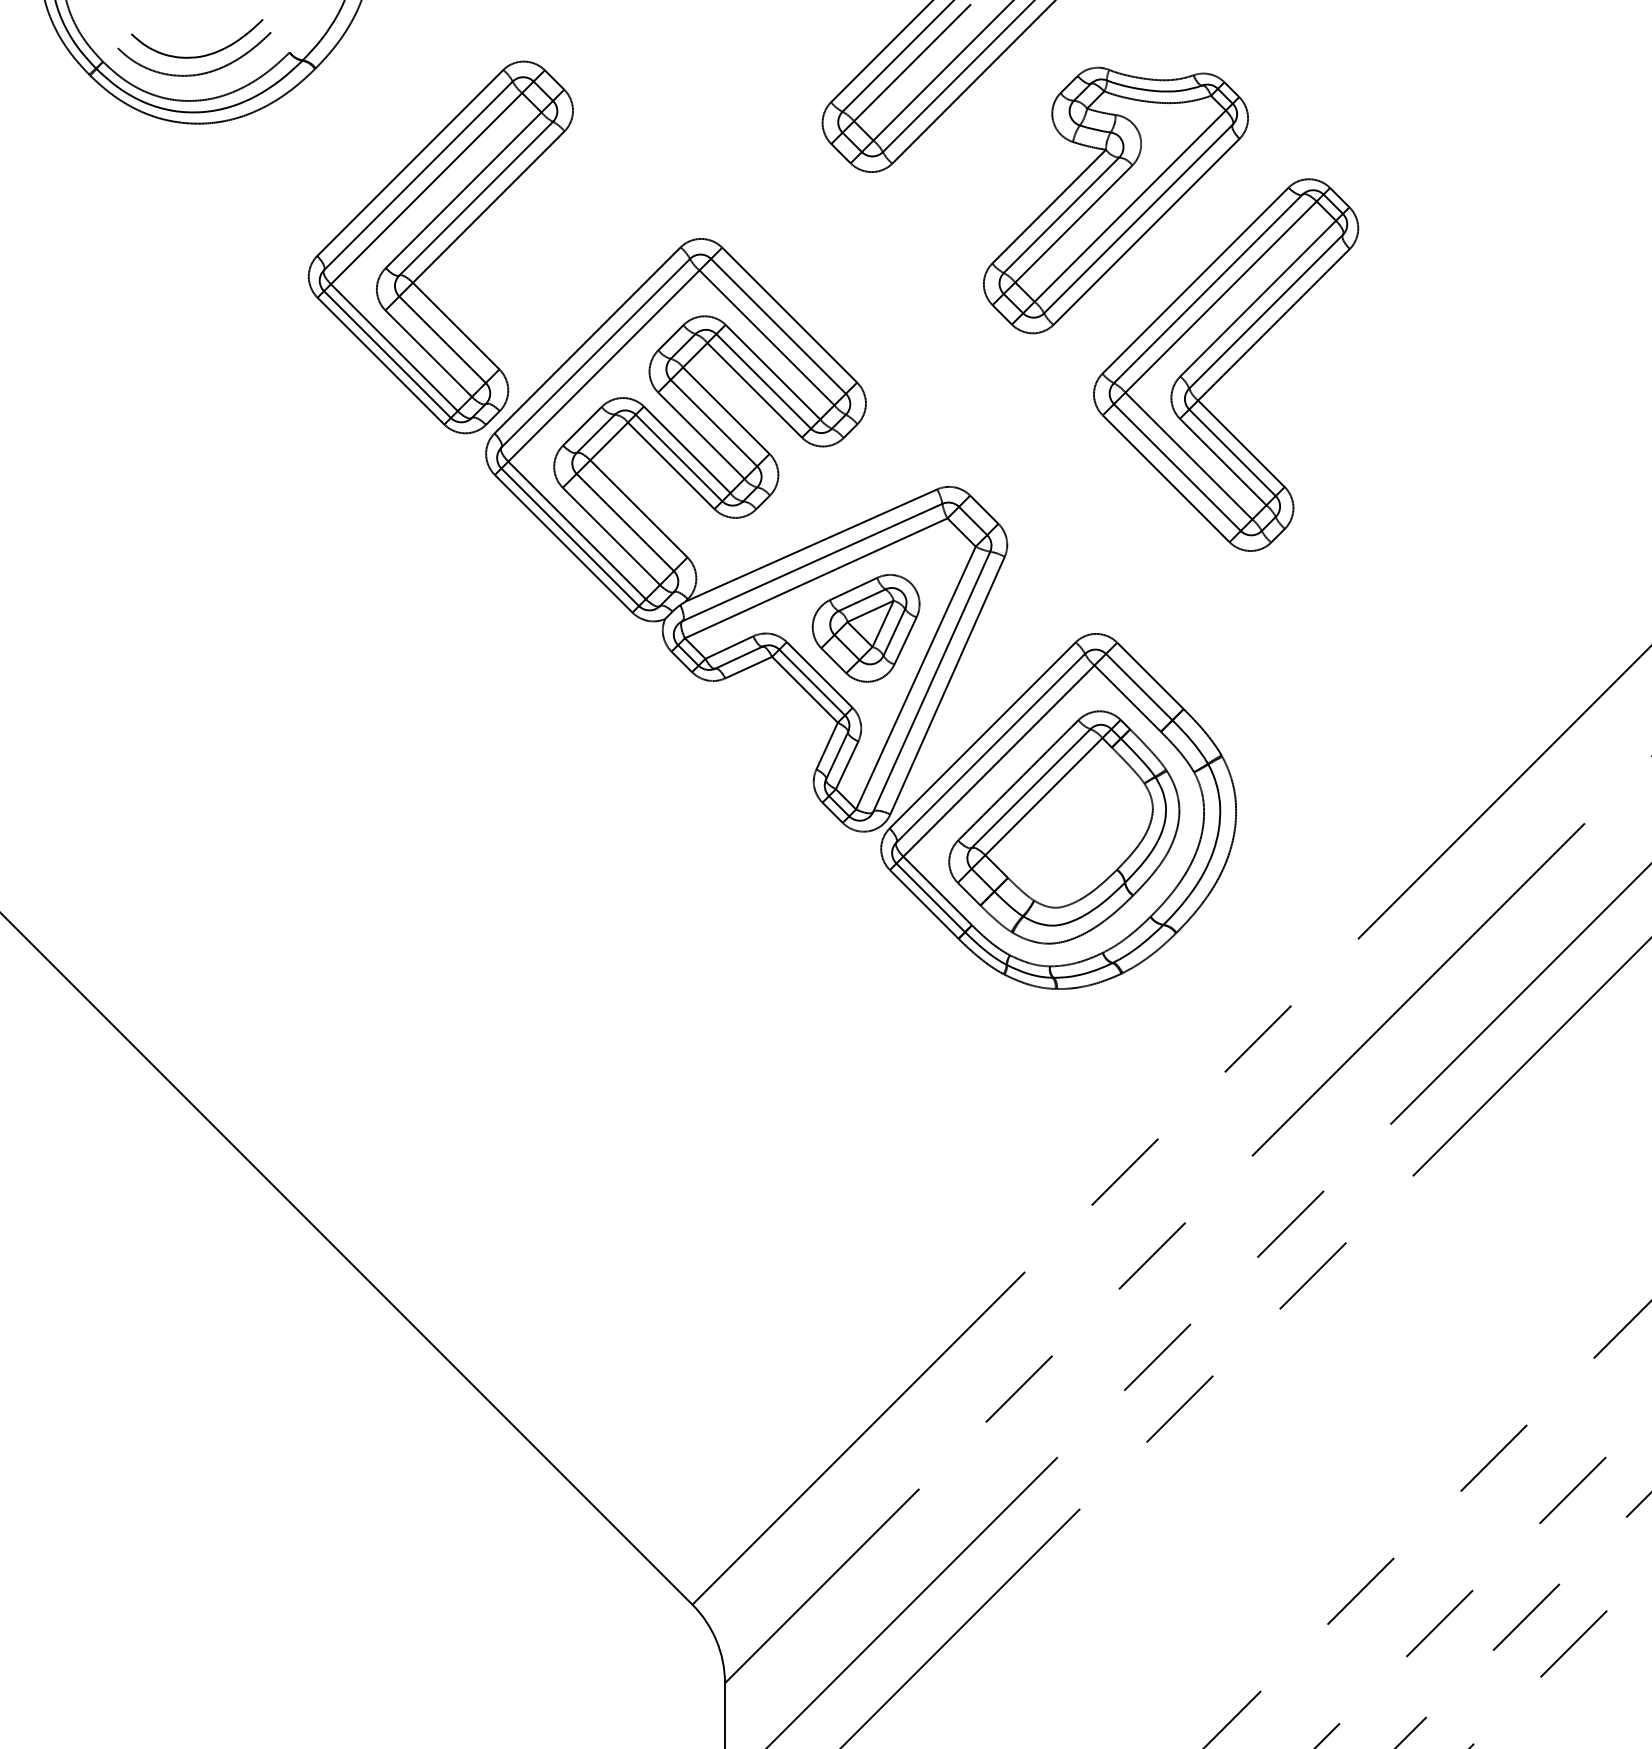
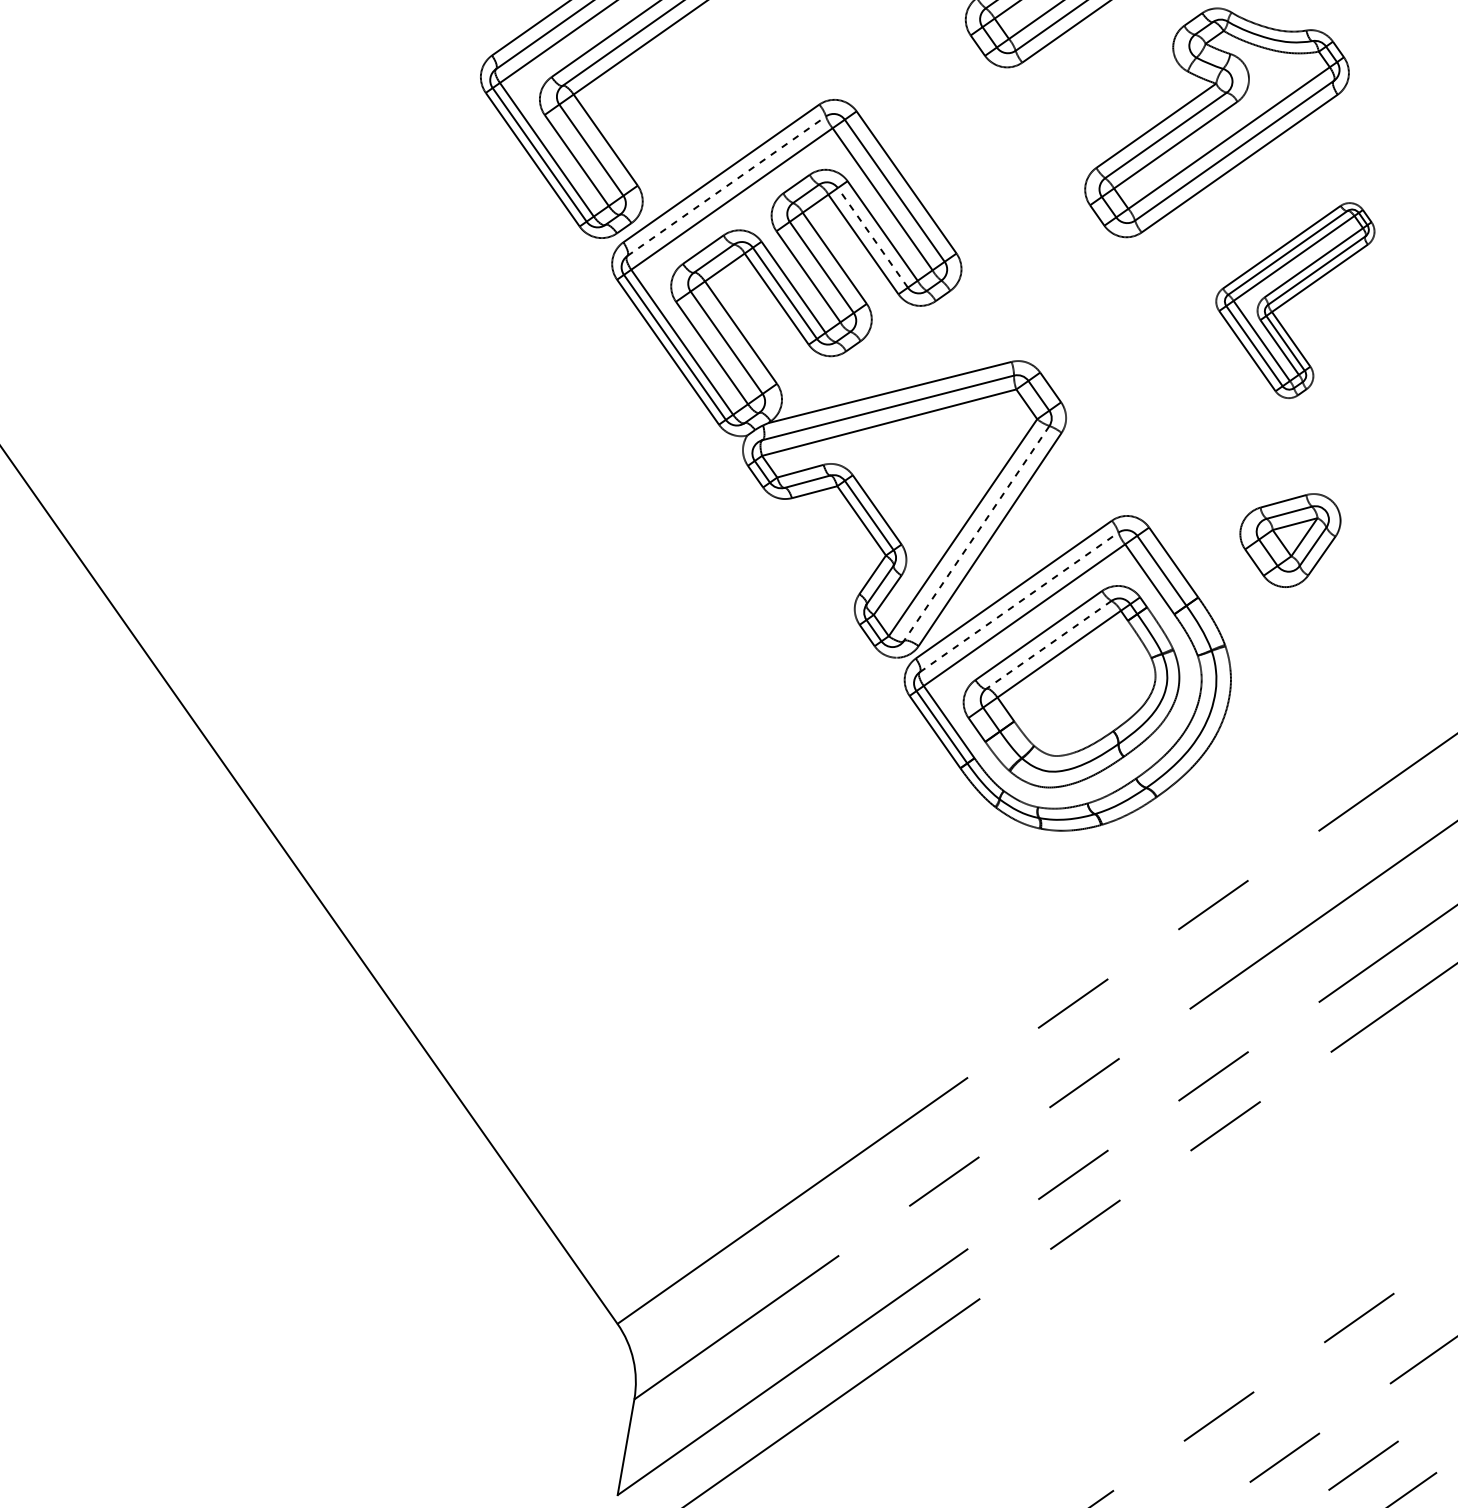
line: (596, 352) -> (727, 185), solid -> dashed
part: (1226, 364) -> (1290, 295), size x0.6
line: (763, 381) -> (872, 237), solid -> dashed
part: (865, 628) -> (1287, 538), moved
line: (931, 681) -> (976, 533), solid -> dashed
line: (991, 747) -> (1019, 601), solid -> dashed
line: (1031, 788) -> (1049, 644), solid -> dashed

